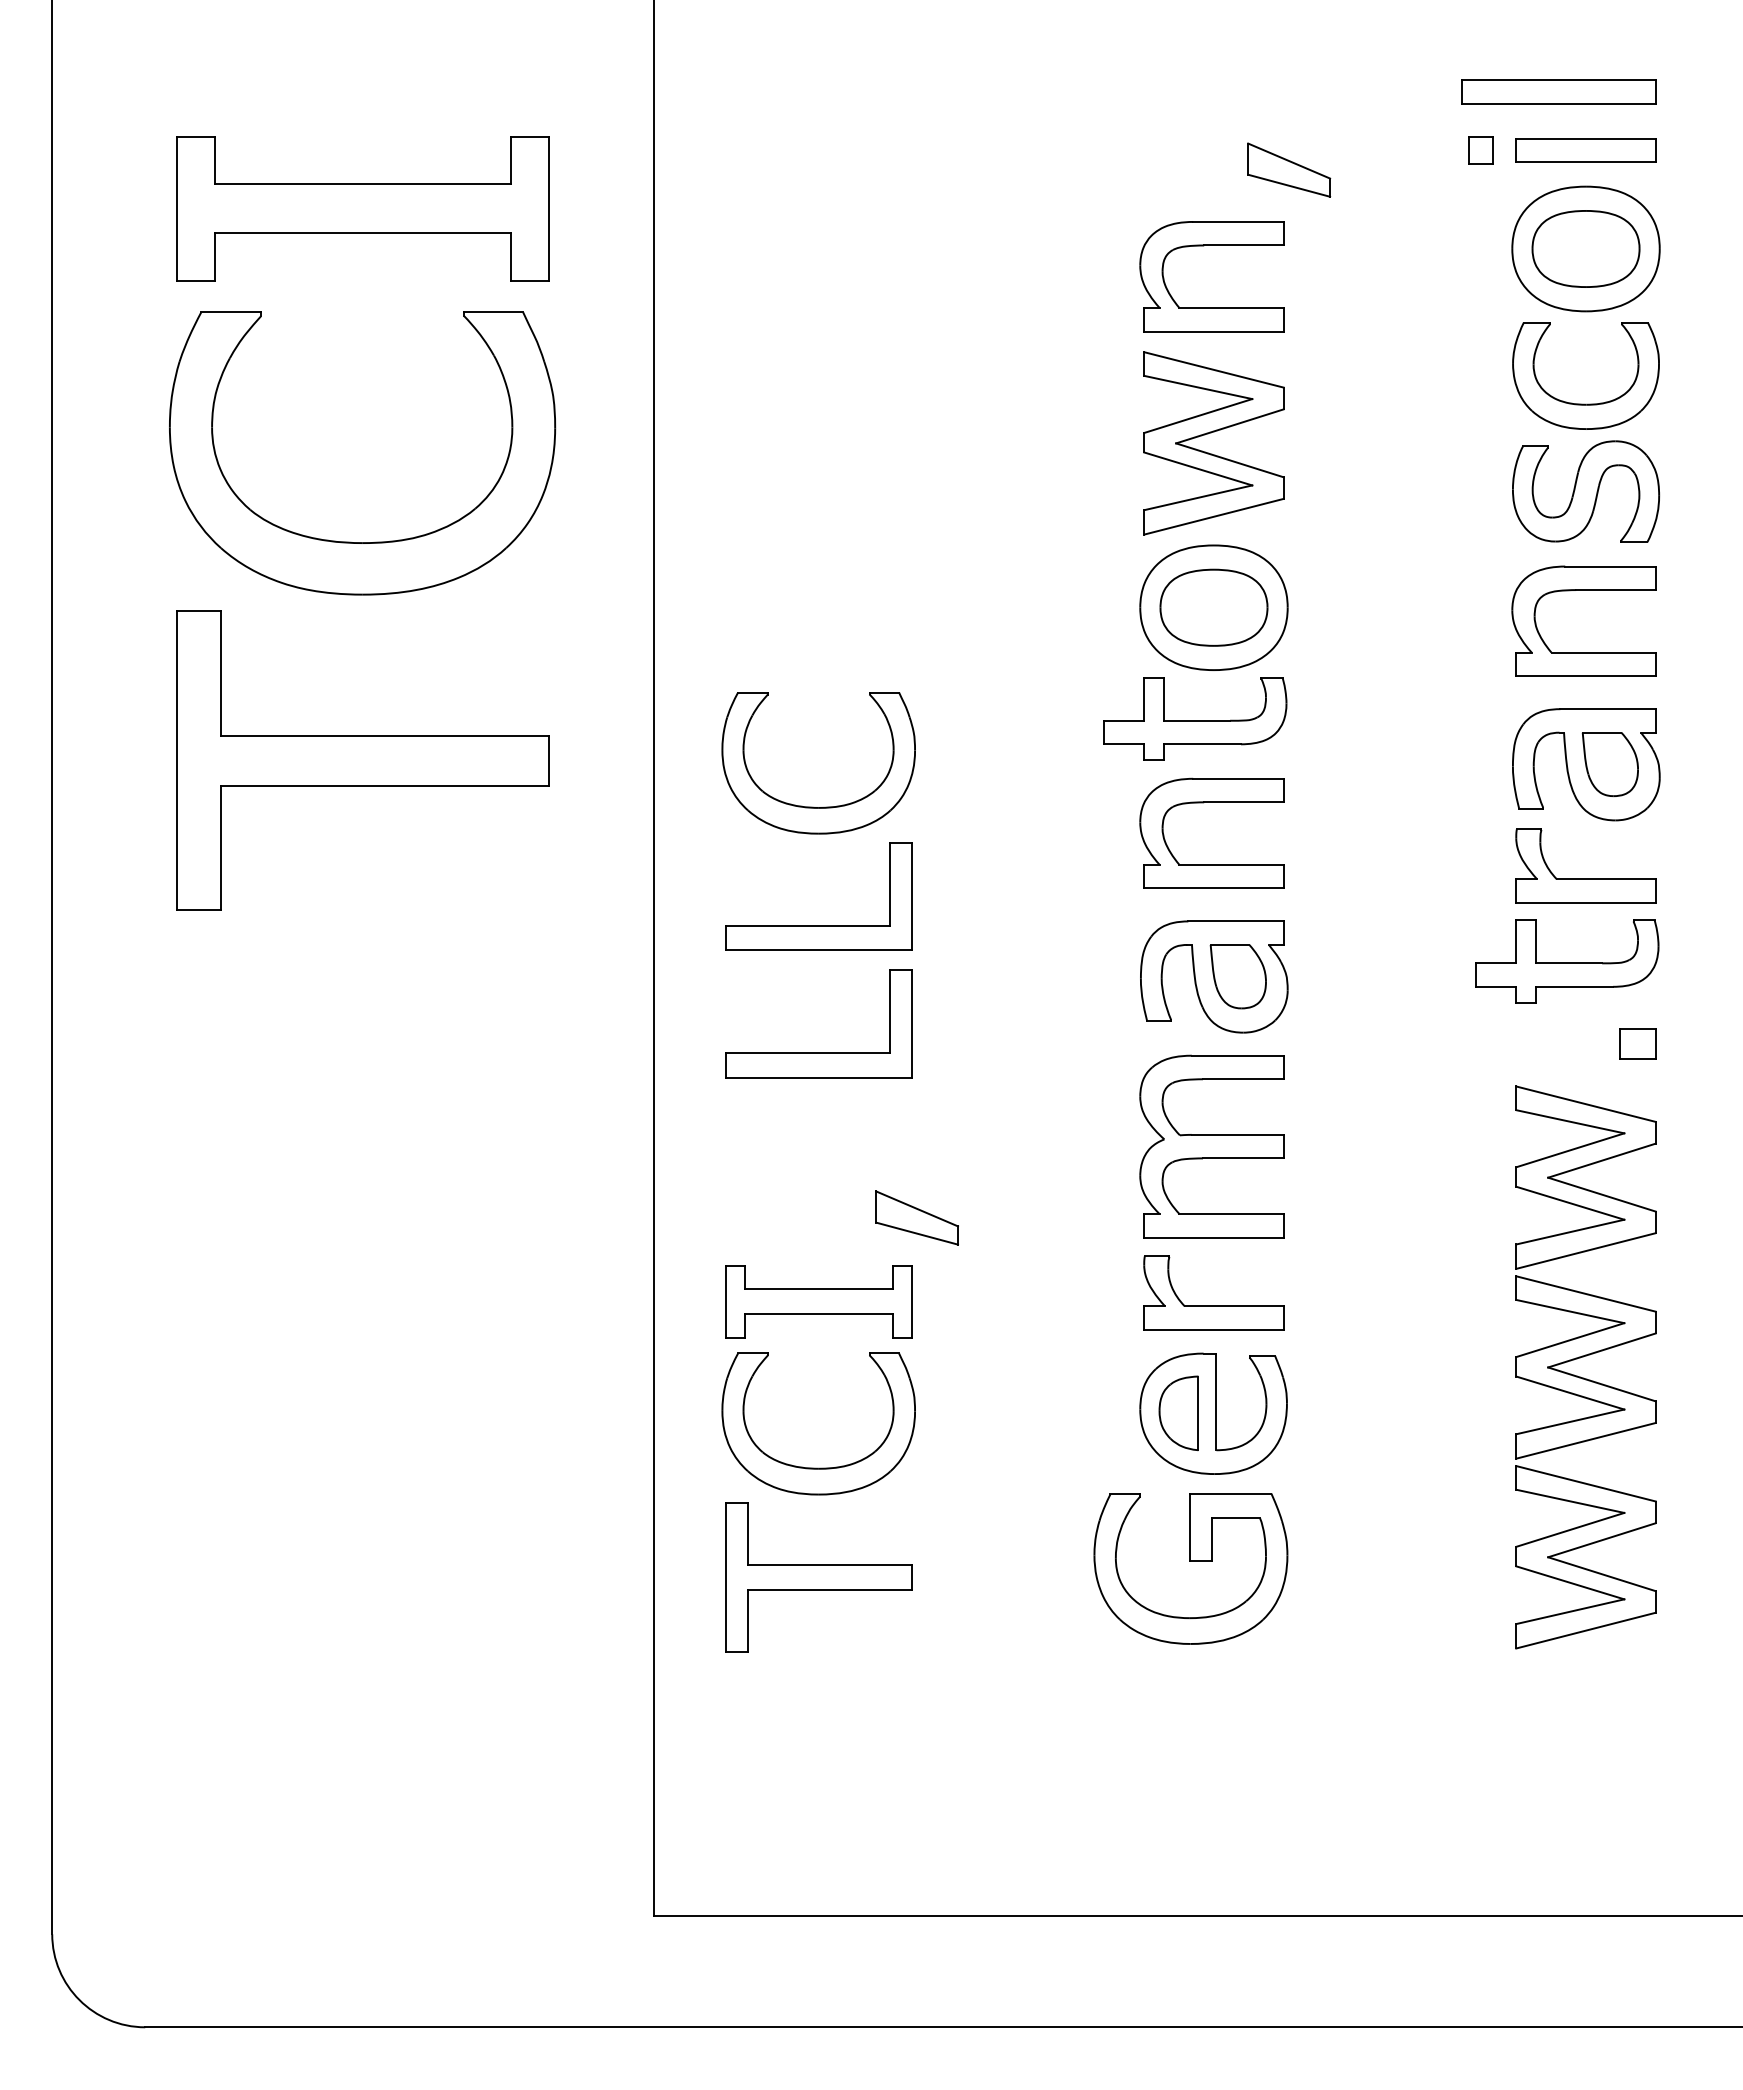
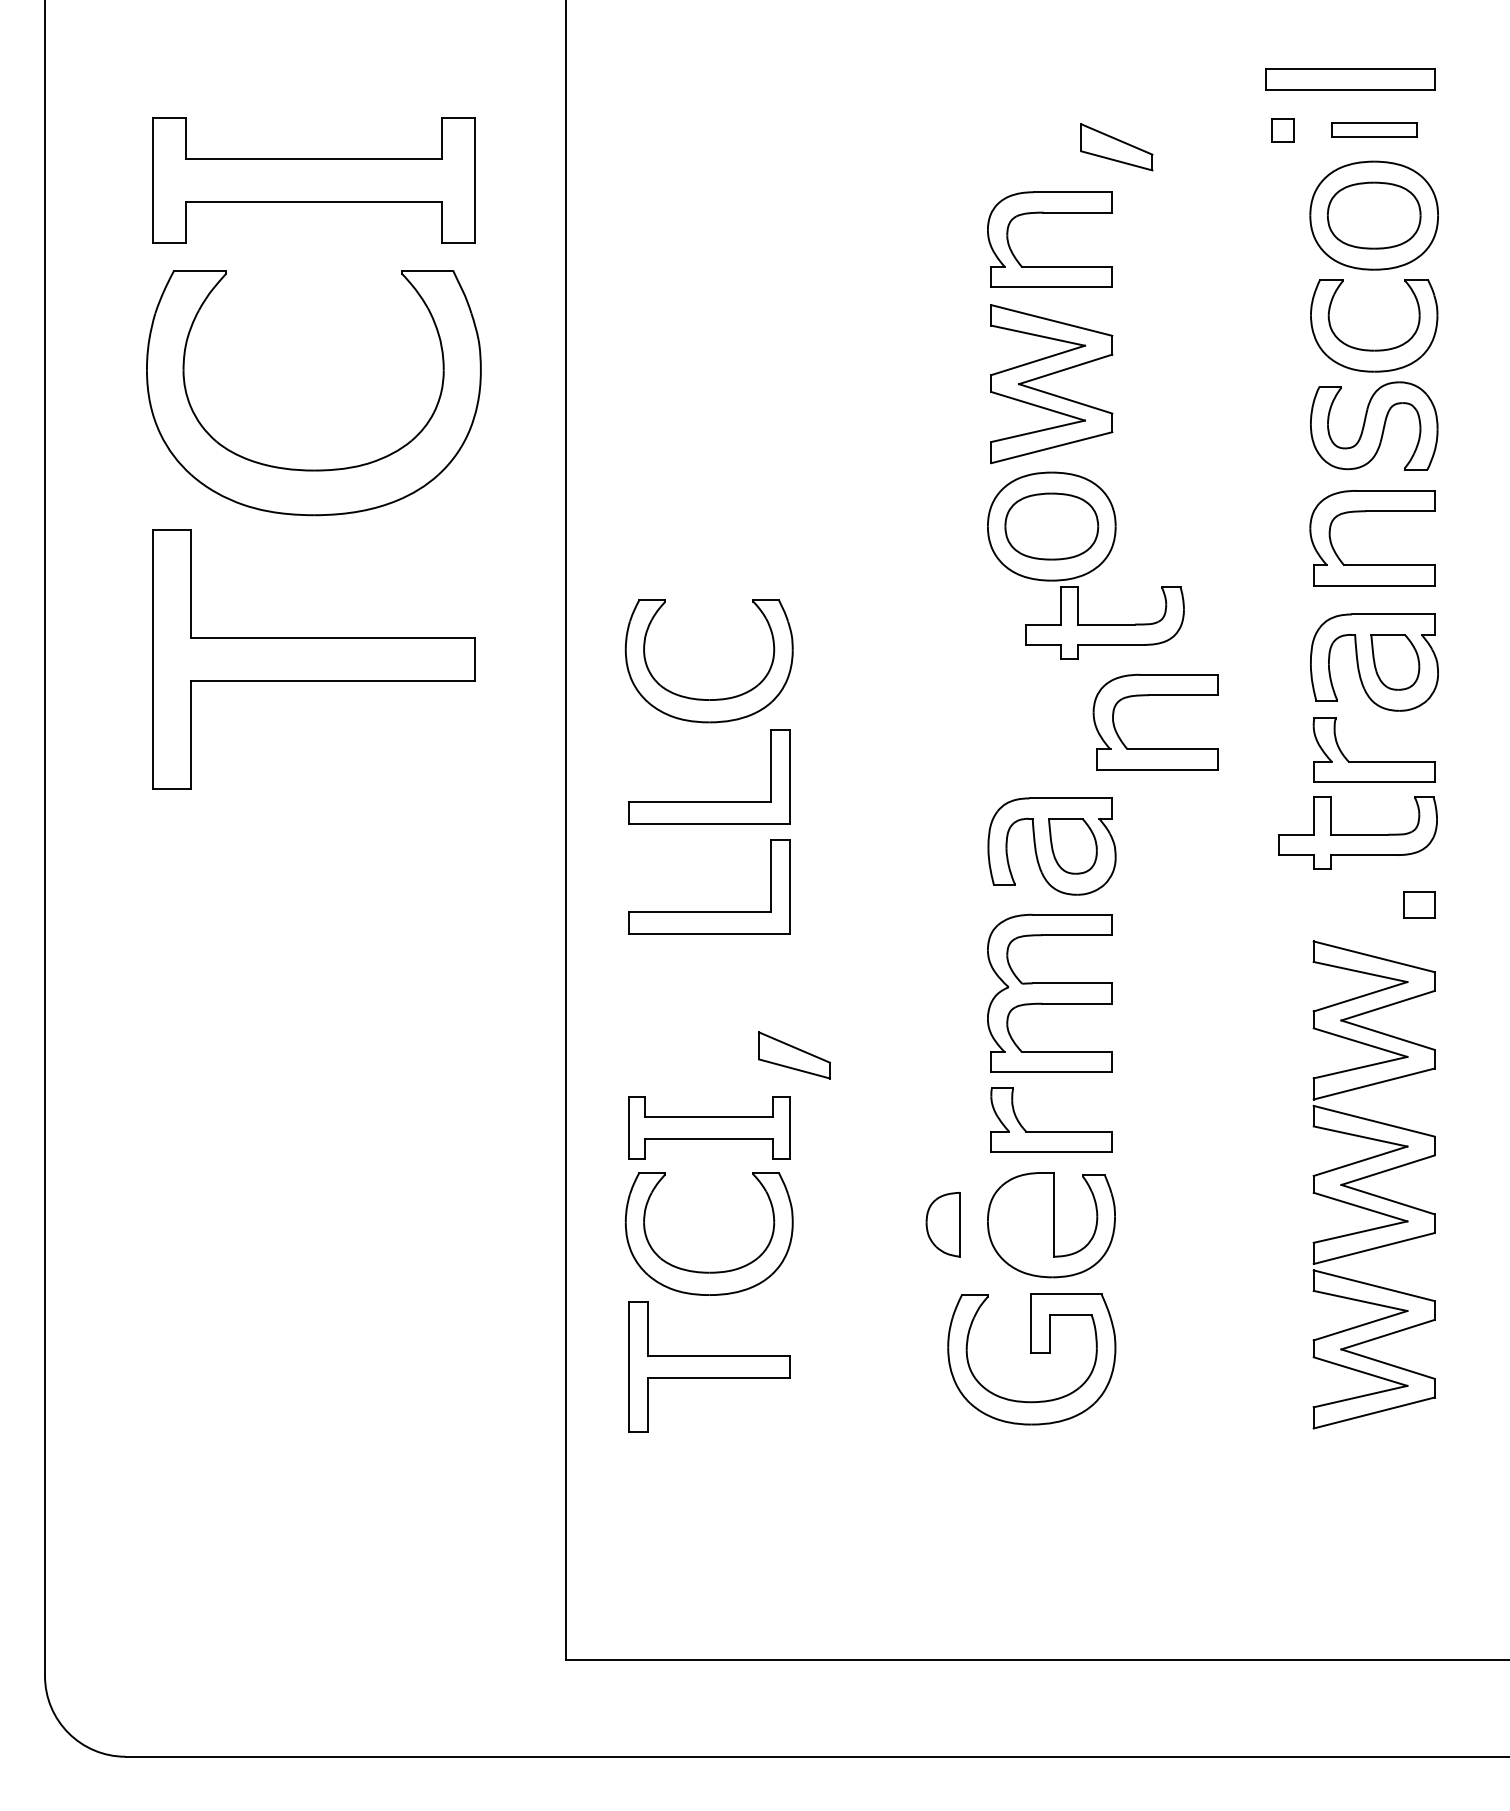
part: (1585, 150) -> (1373, 130), size x0.7
part: (1195, 718) -> (1105, 622), moved
part: (1211, 802) -> (1155, 695), moved
part: (1178, 1412) -> (943, 1223), moved

